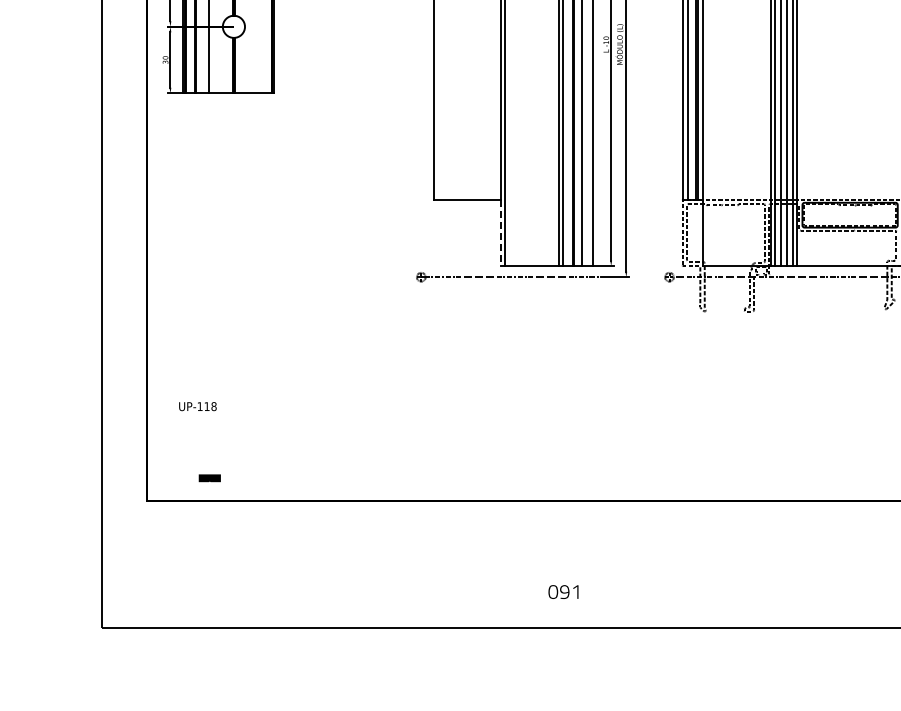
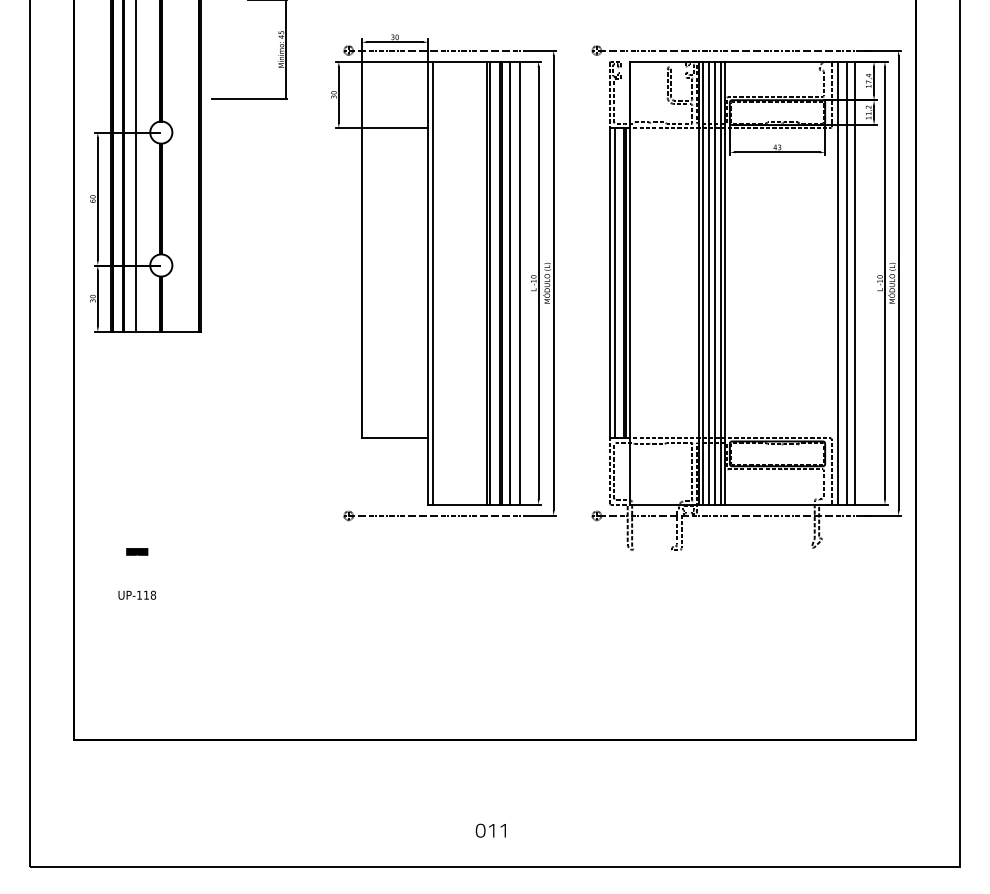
line: (501, 233) -> (428, 472), dashed -> solid
text: (198, 405) -> (137, 594), moved
part: (210, 477) -> (137, 551), moved
text: (564, 591) -> (491, 830), 091 -> 011

